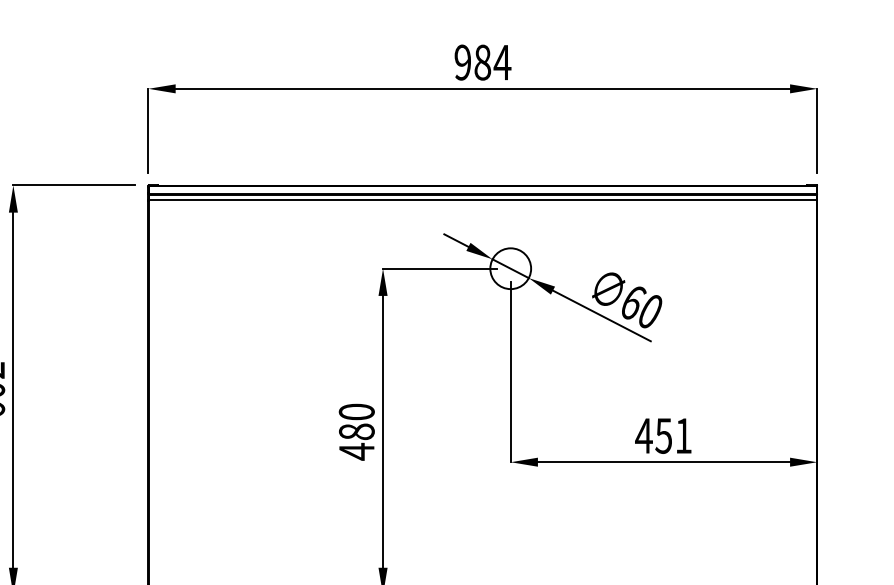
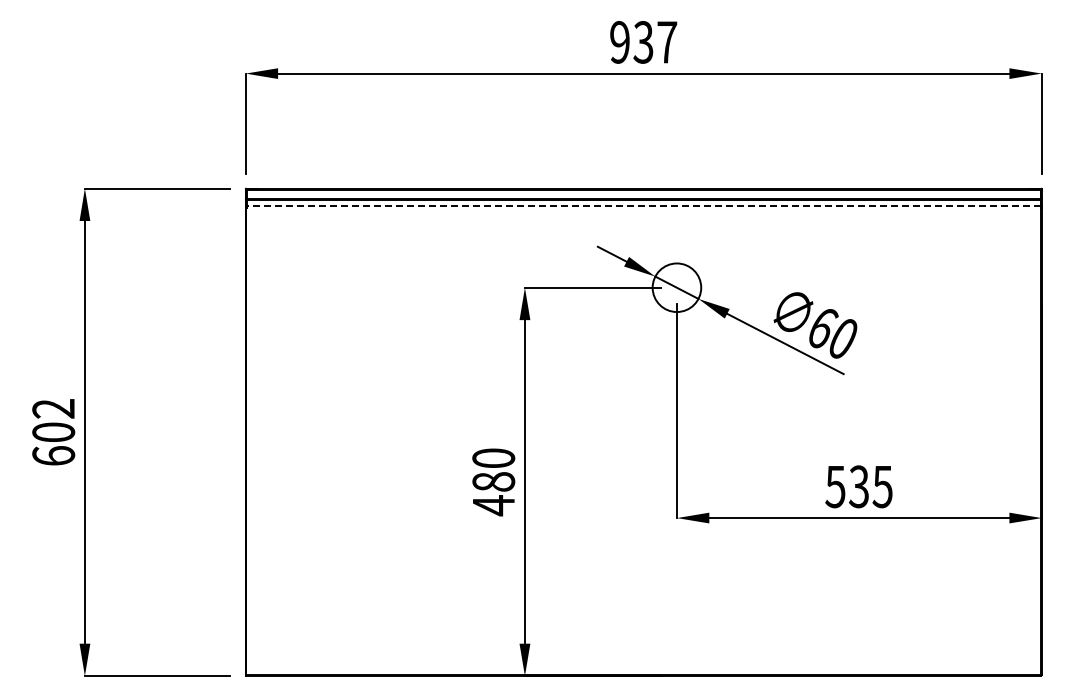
text: (492, 62) -> (655, 42), 984 -> 937
line: (482, 200) -> (643, 206), solid -> dashed
text: (663, 435) -> (858, 486), 451 -> 535

